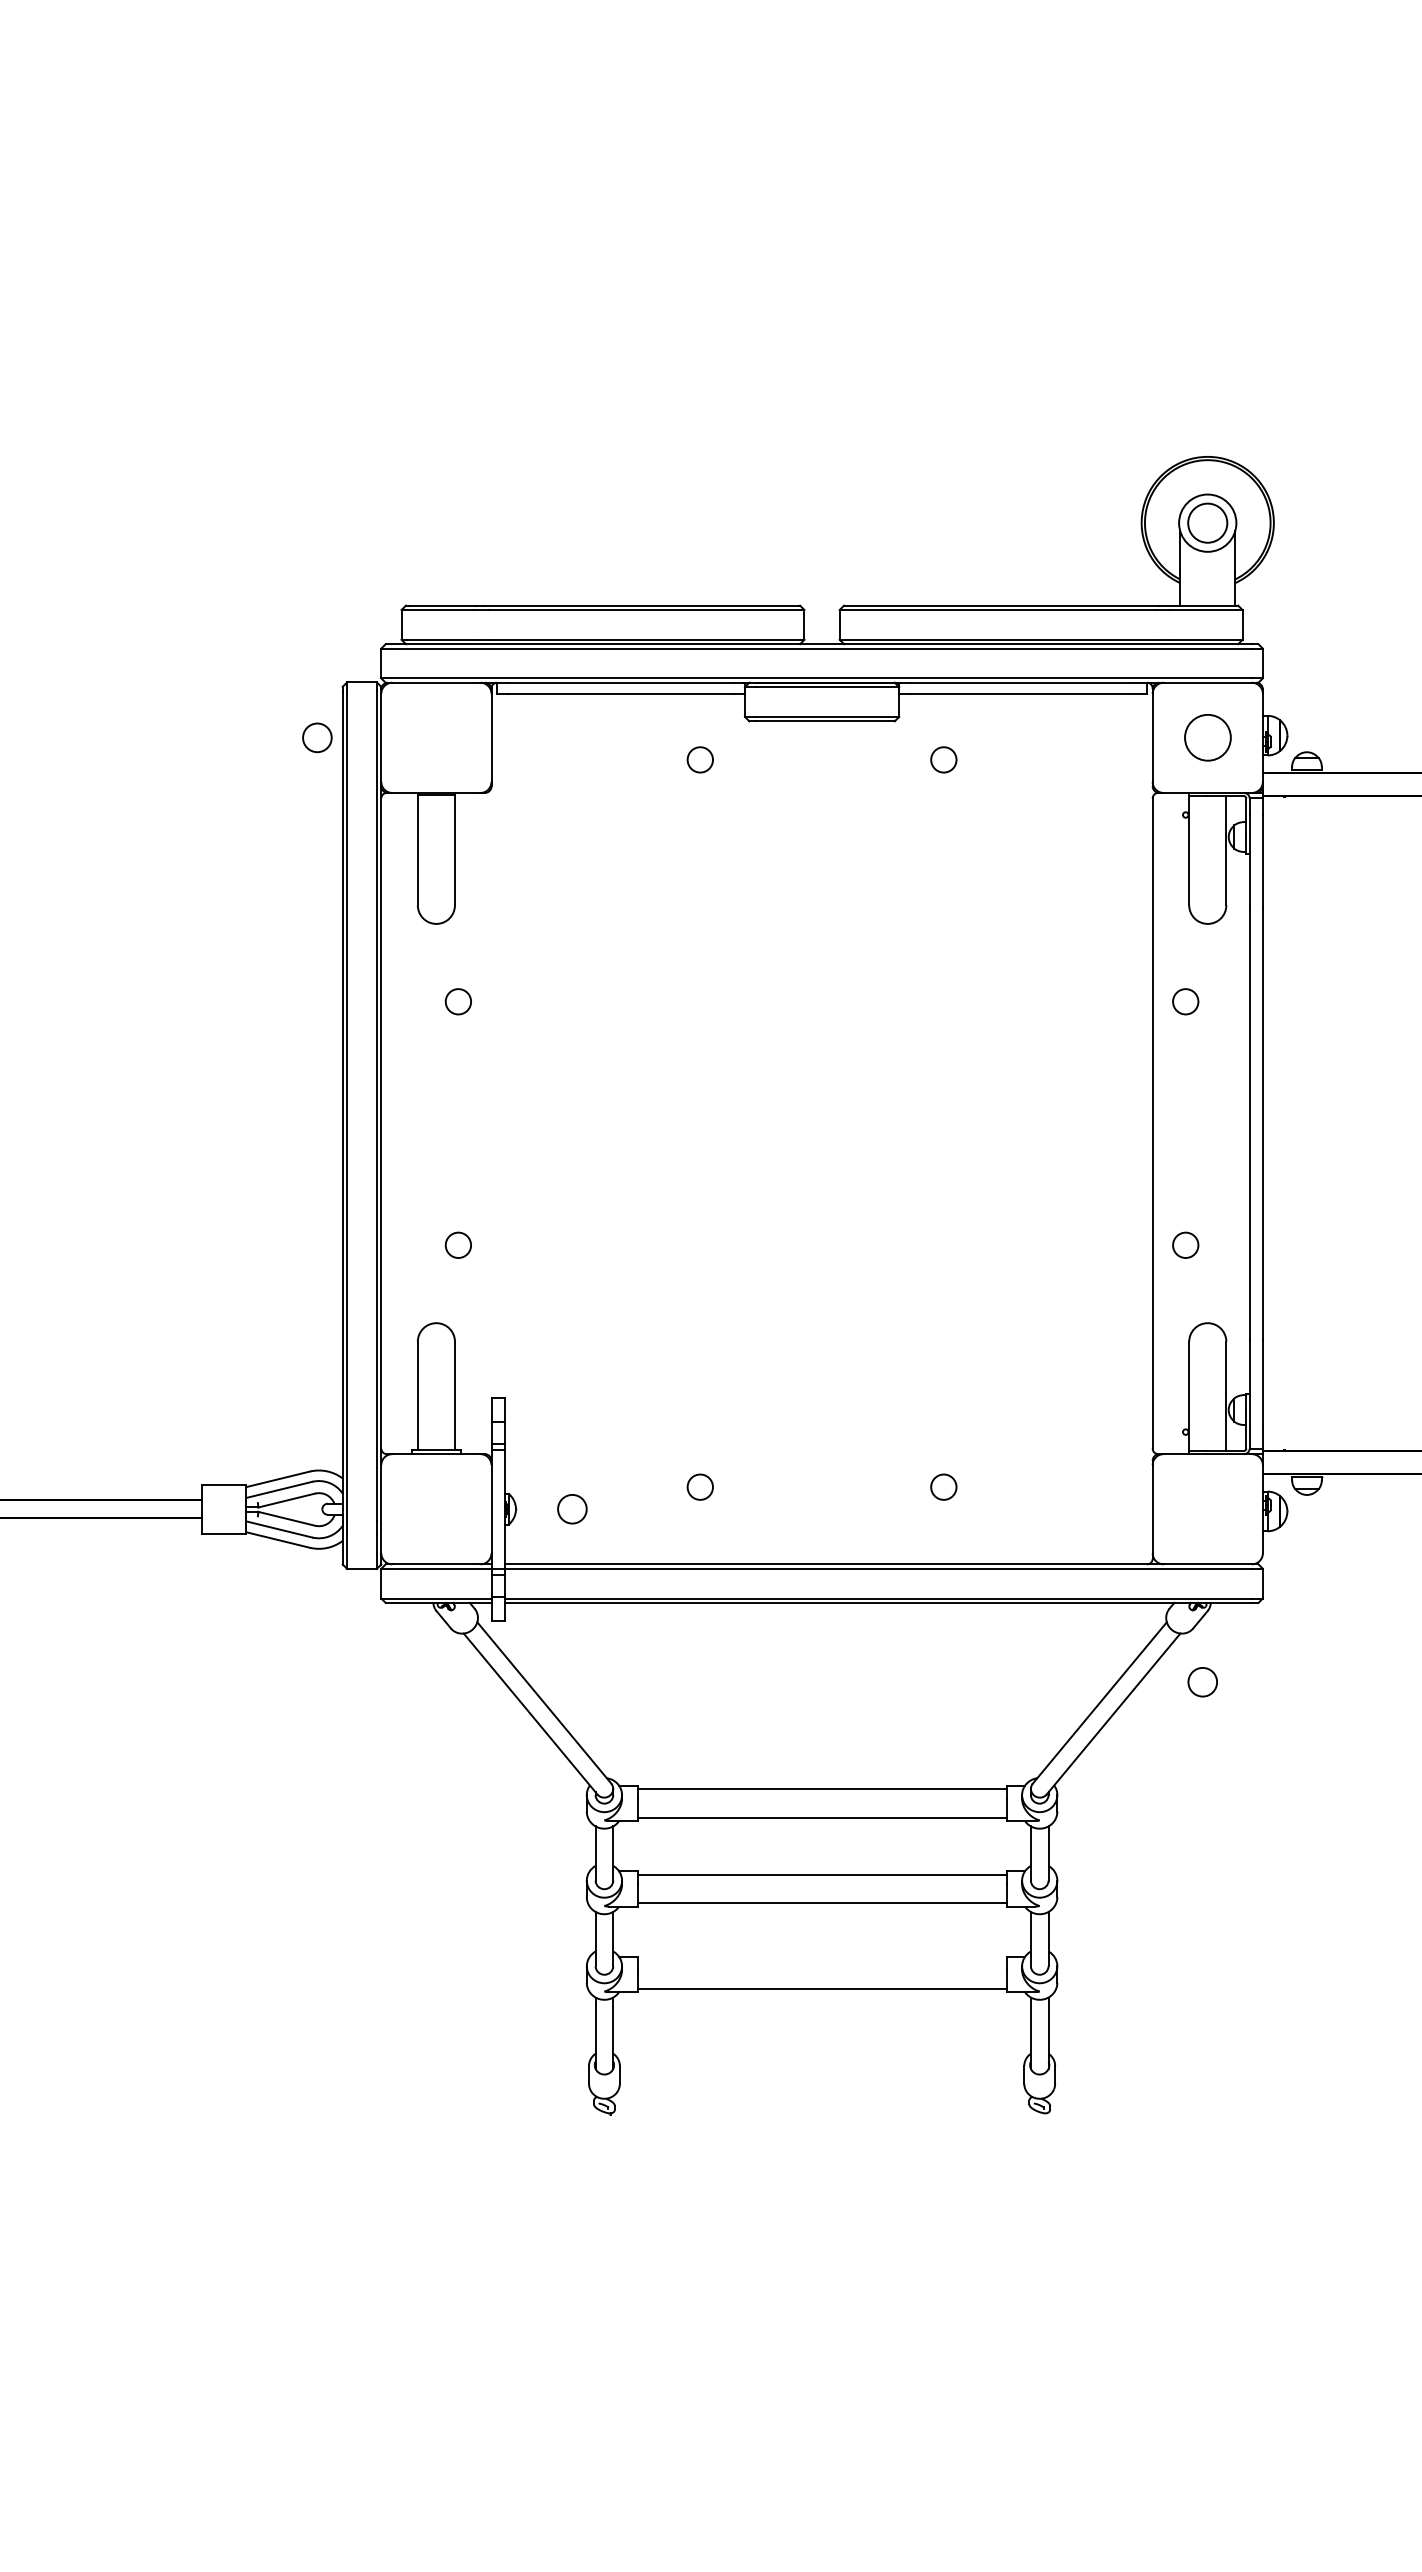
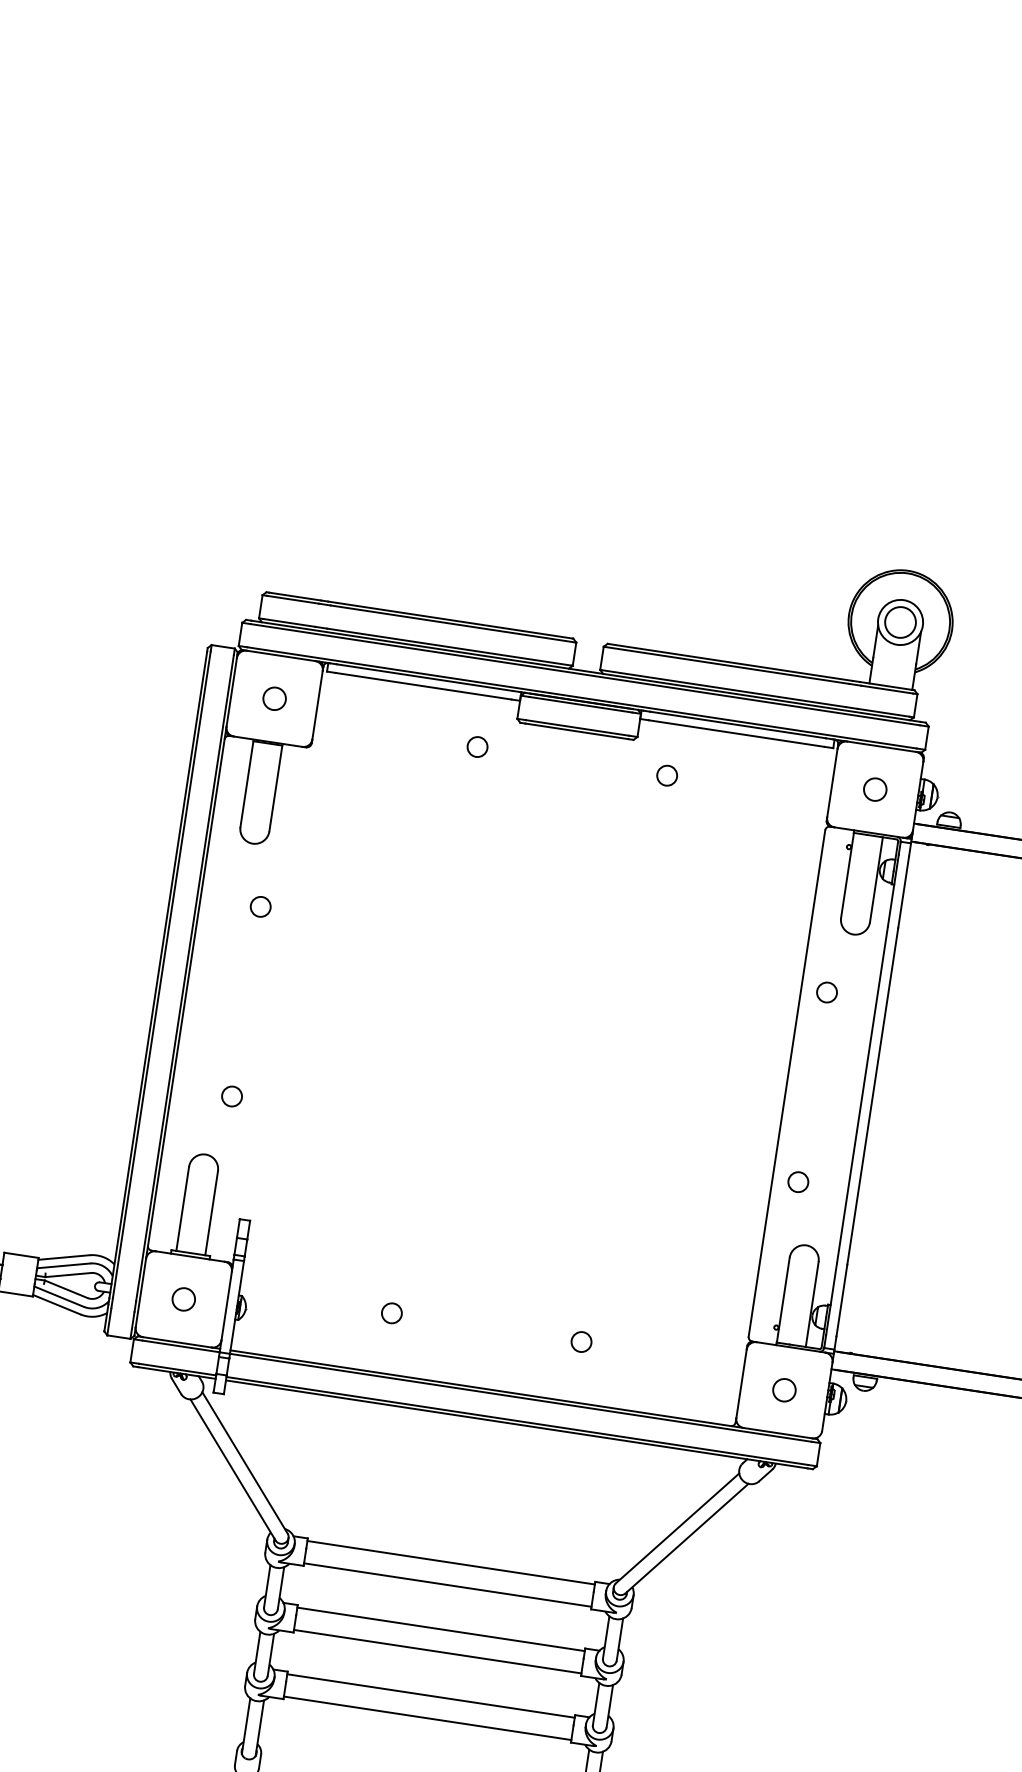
circle: (317, 737) -> (274, 698), moved
circle: (1207, 737) -> (875, 789), size x0.62
circle: (572, 1509) -> (183, 1299), moved
circle: (1202, 1682) -> (784, 1390), moved
line: (821, 1960) -> (430, 1696), added

